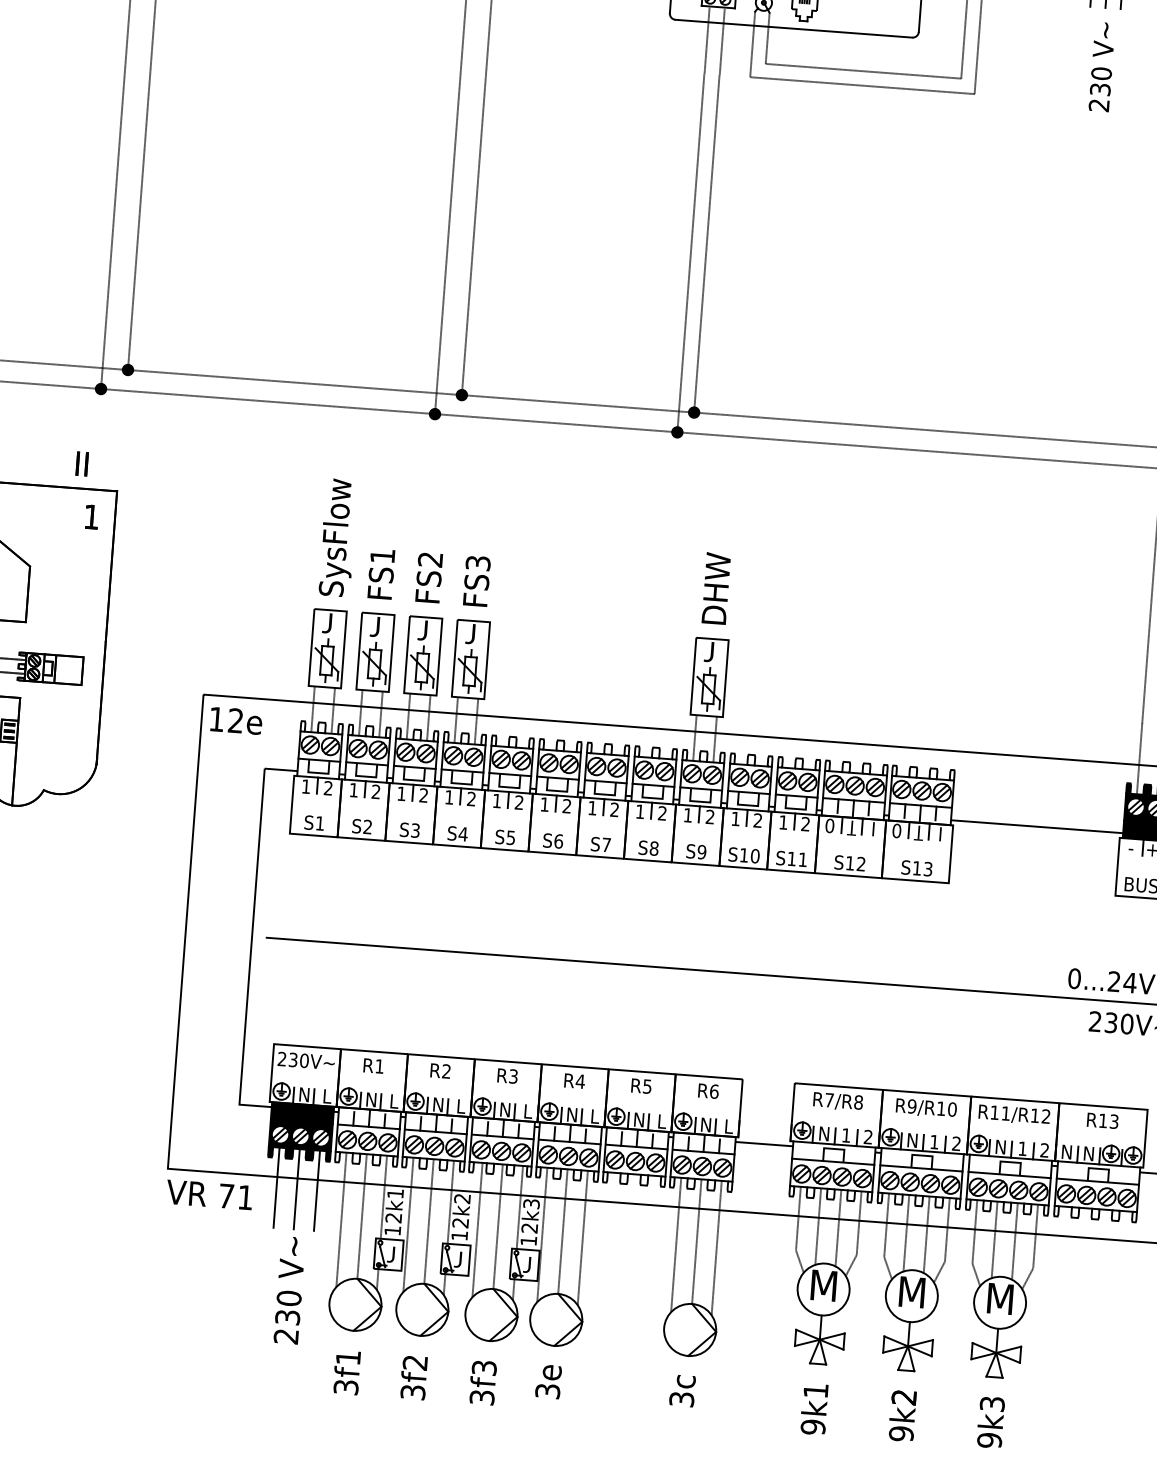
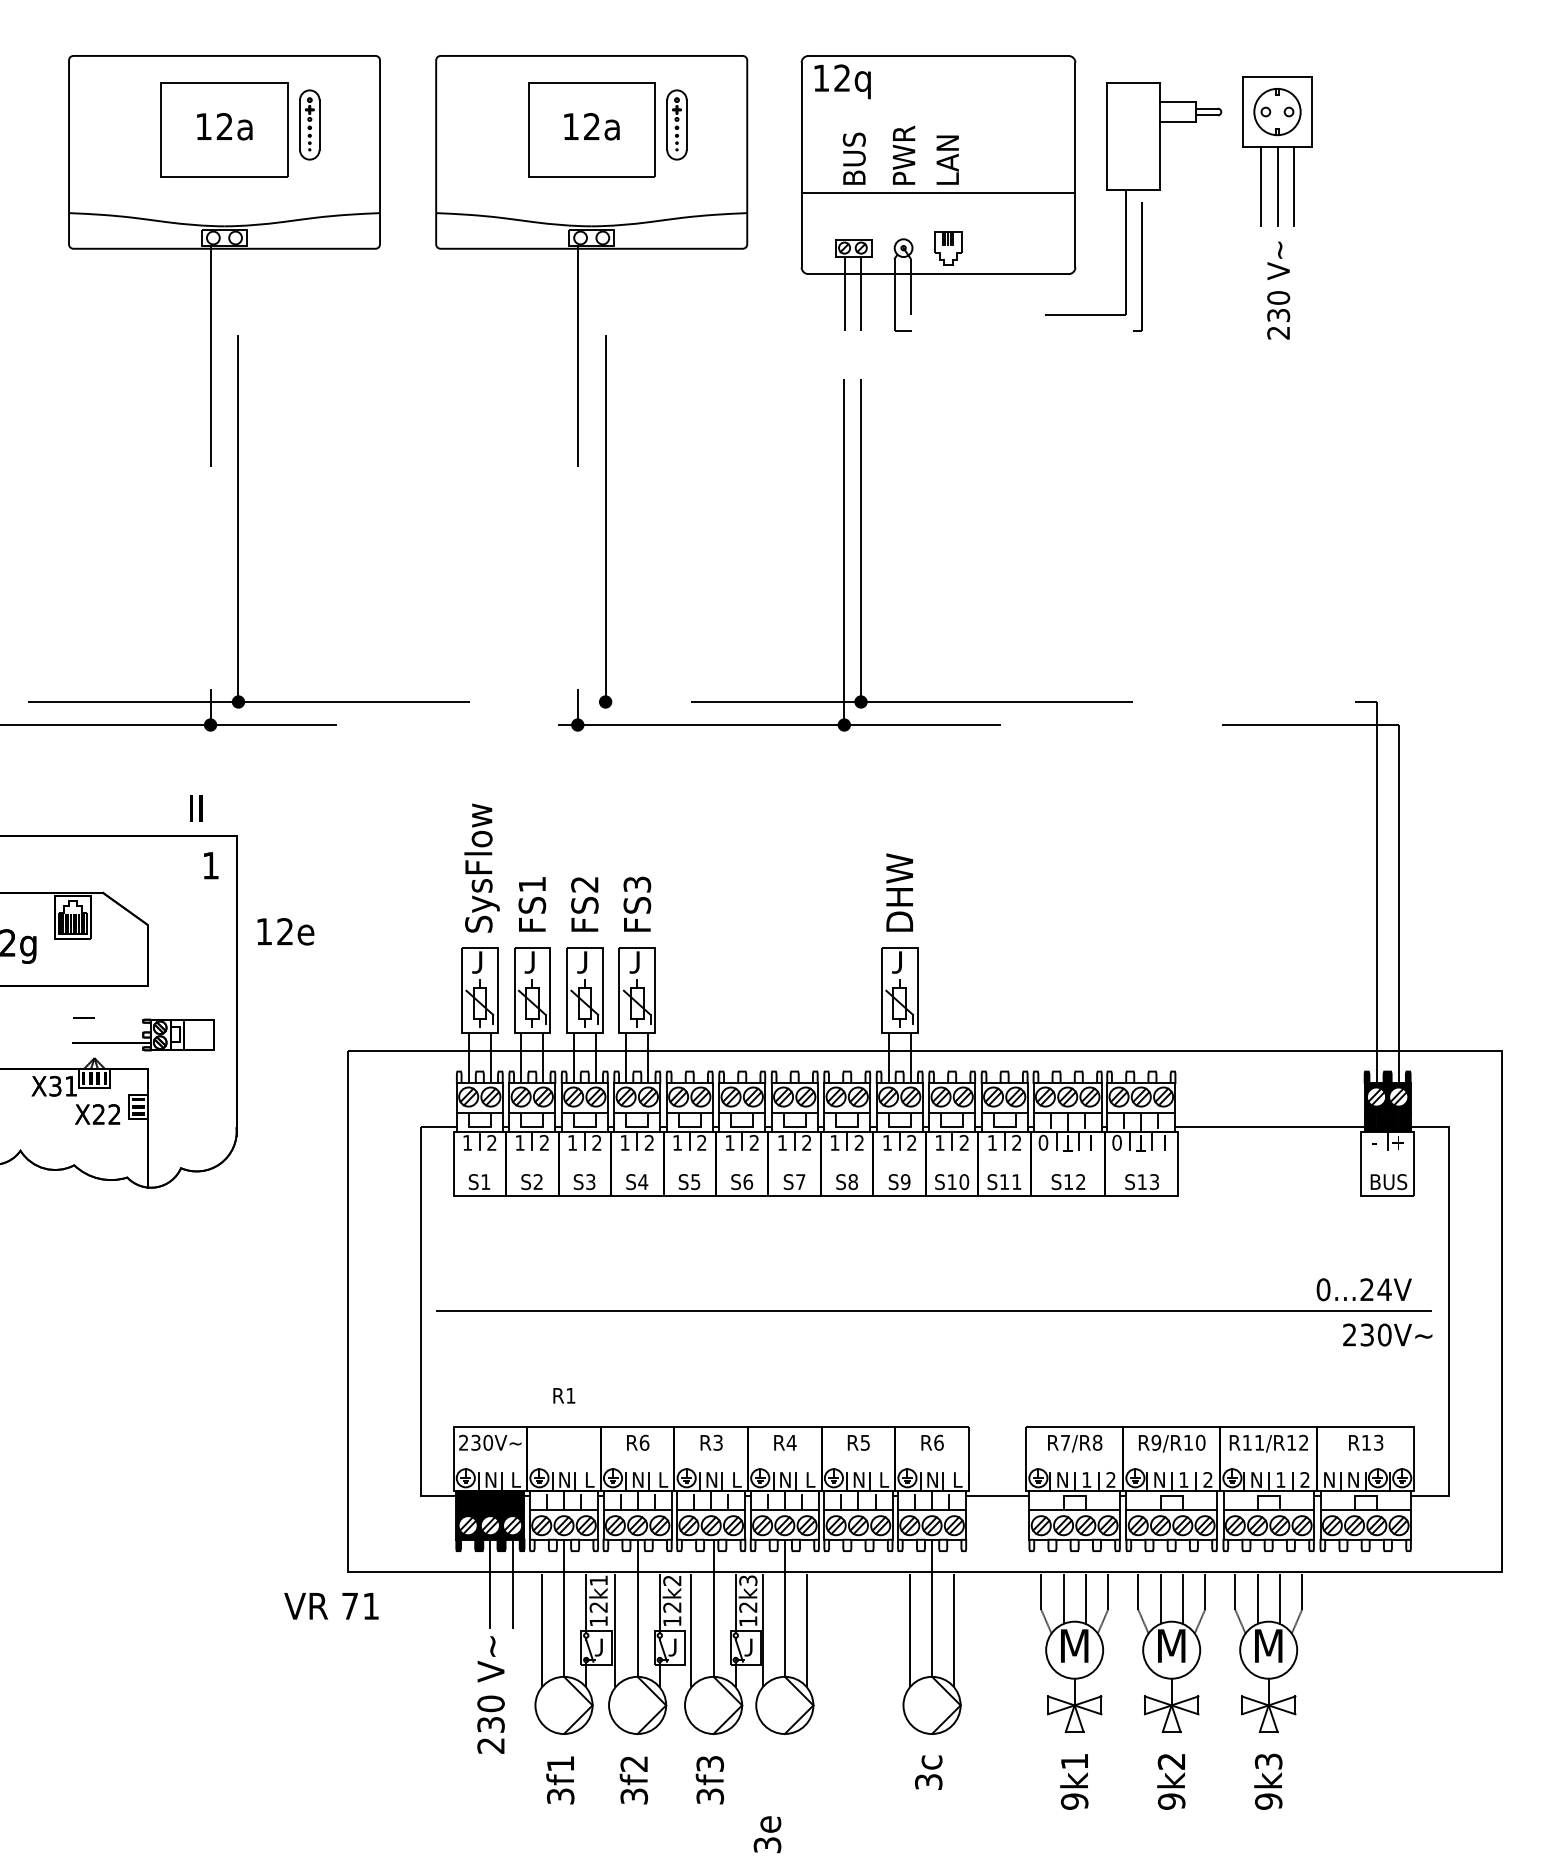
text: (236, 720) -> (285, 931), moved
text: (373, 1065) -> (564, 1395), moved
text: (446, 1071) -> (644, 1442), R2 -> R6
line: (276, 1187) -> (468, 1583), removed
text: (209, 1195) -> (331, 1606), moved
text: (548, 1381) -> (767, 1834), moved

